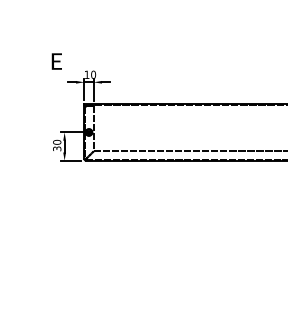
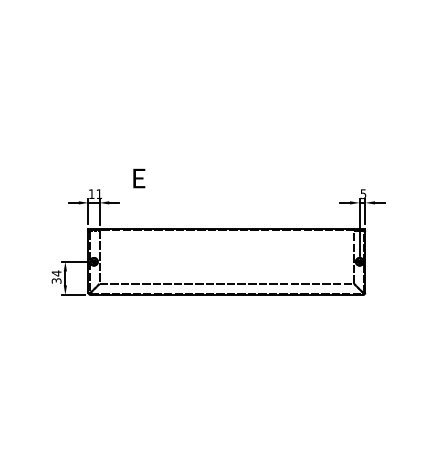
text: (57, 61) -> (139, 178), moved
text: (93, 74) -> (99, 193), 10 -> 11
text: (57, 142) -> (56, 273), 30 -> 34

